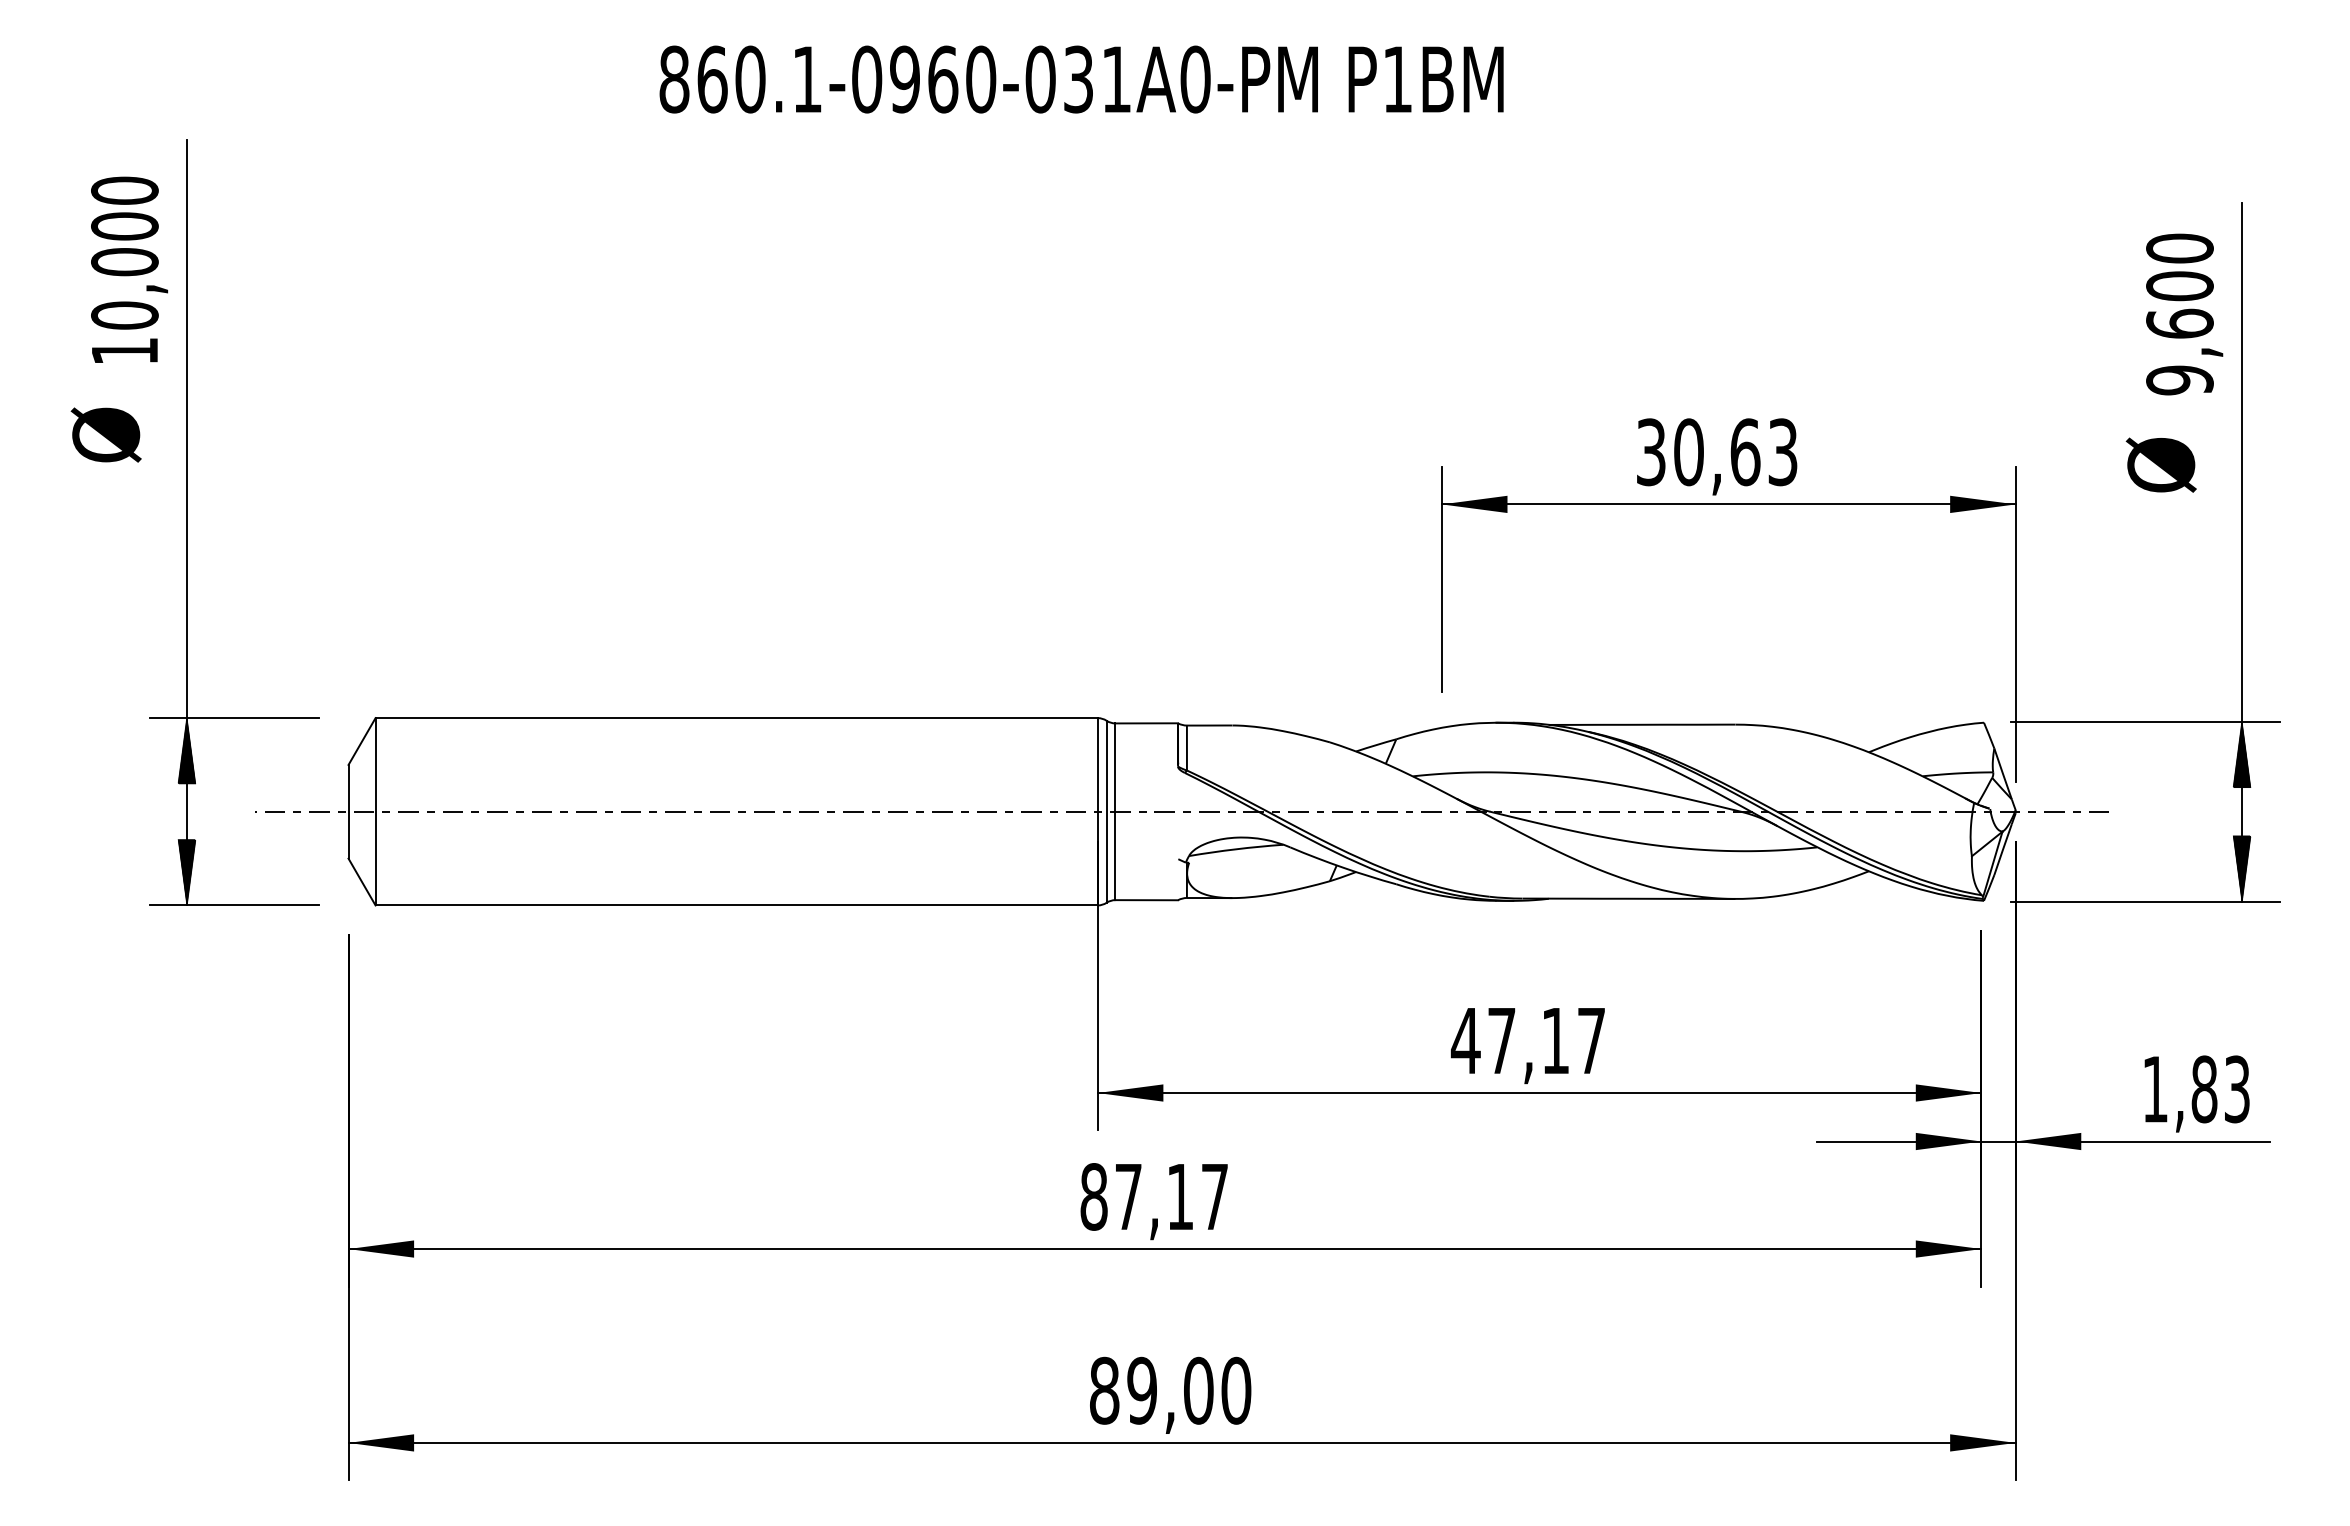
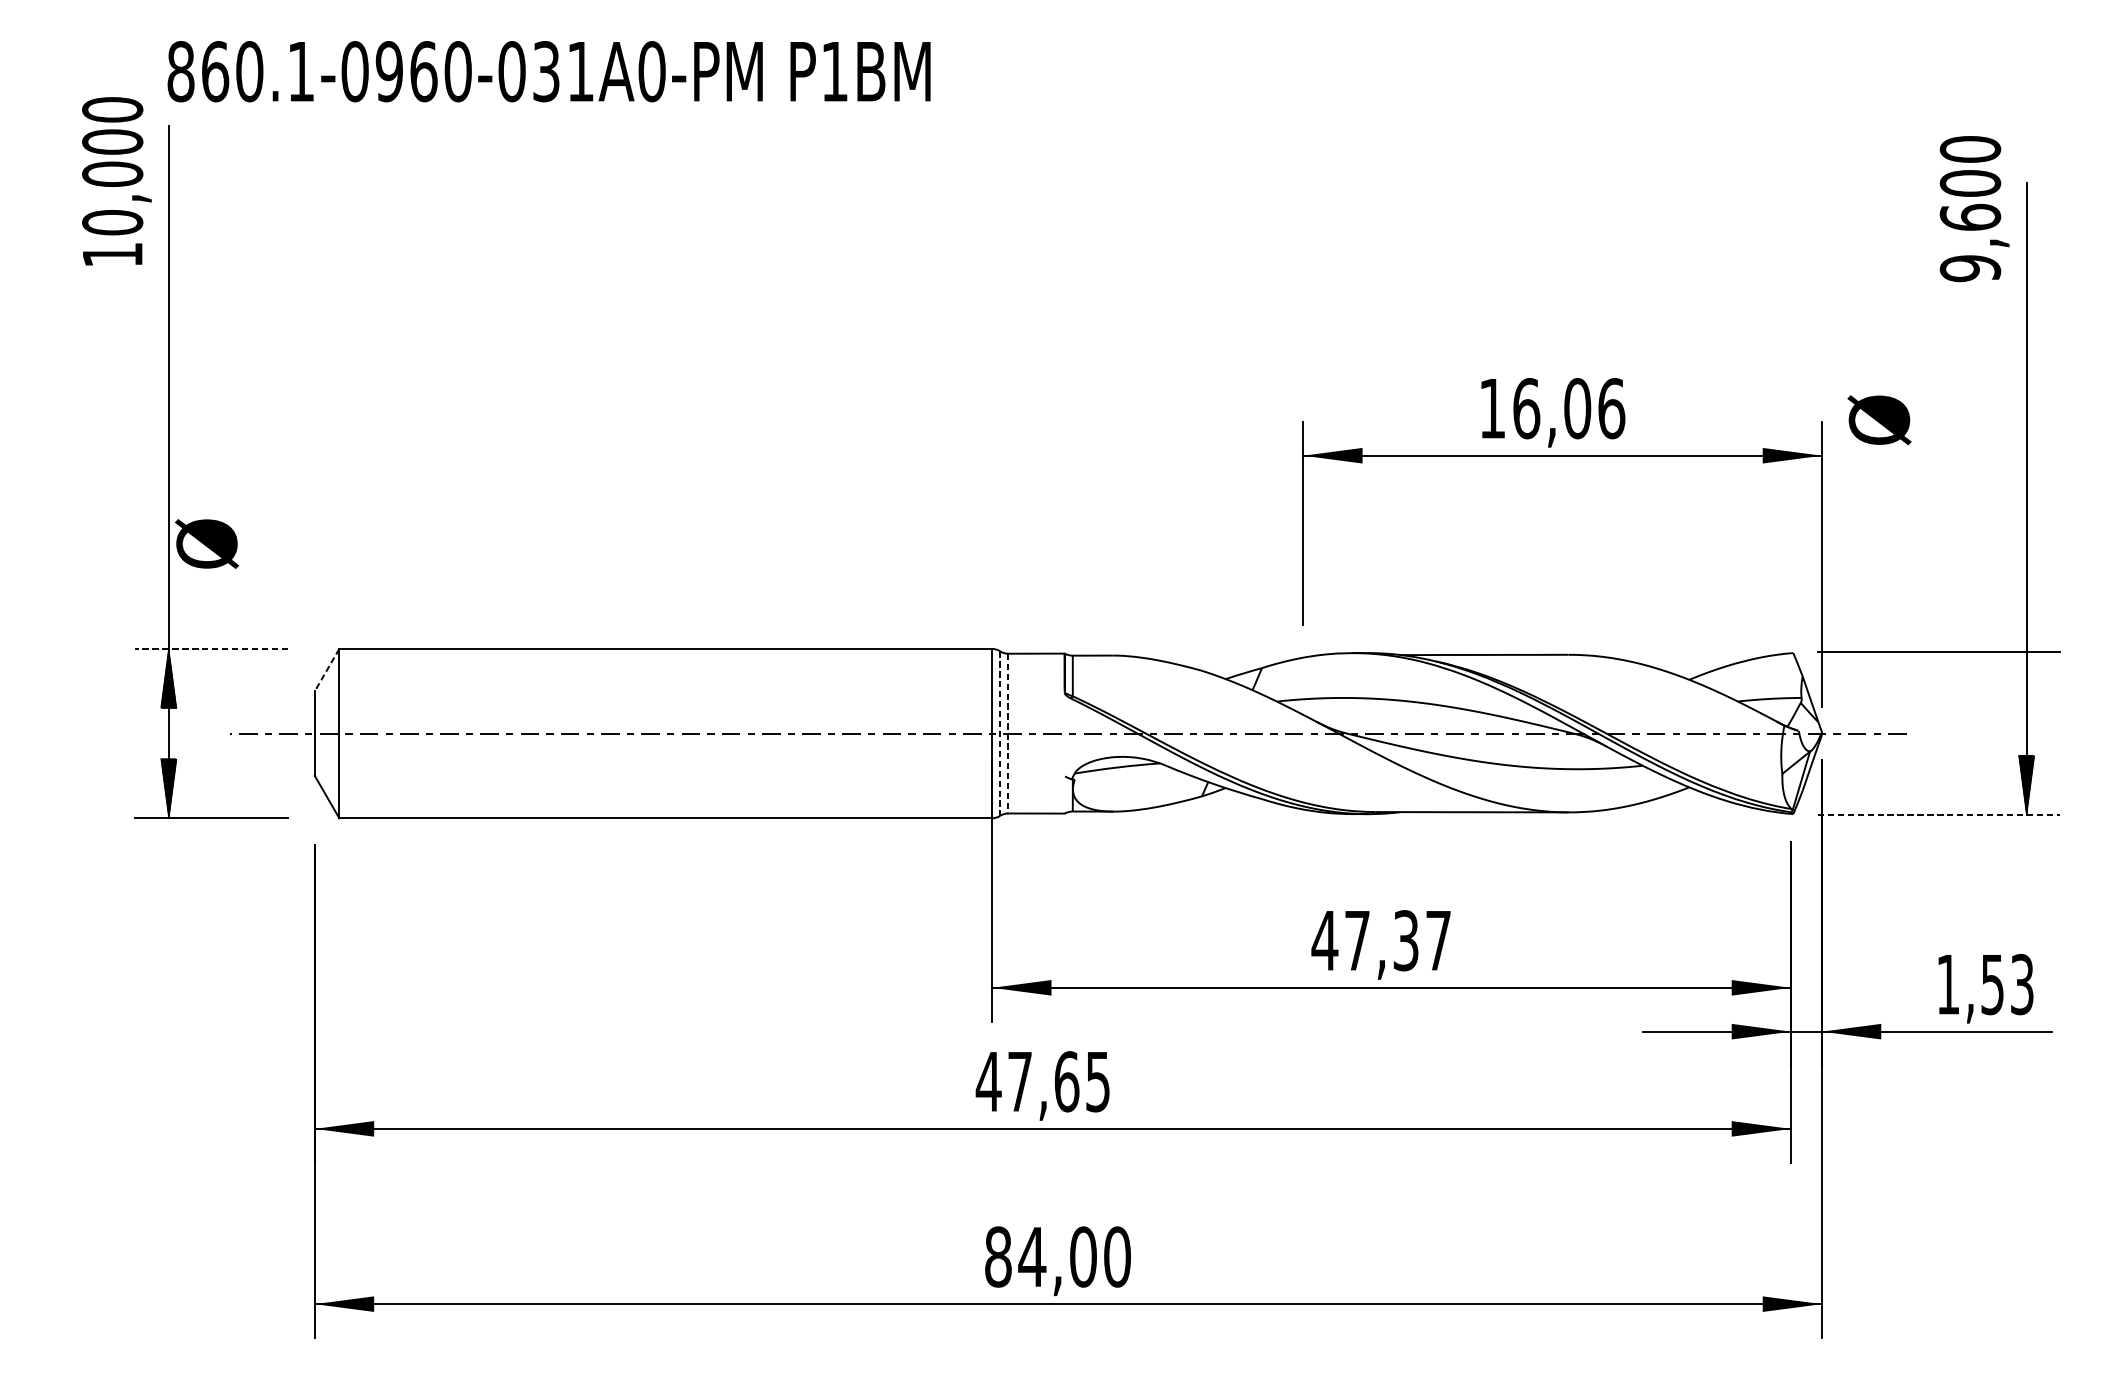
text: (1081, 79) -> (548, 71), moved
text: (129, 269) -> (116, 180), moved
text: (2184, 314) -> (1974, 209), moved
text: (105, 434) -> (206, 543), moved
text: (1717, 452) -> (1552, 408), 30,63 -> 16,06
text: (2160, 464) -> (1878, 419), moved
line: (234, 718) -> (211, 649), solid -> dashed
line: (361, 741) -> (326, 670), solid -> dashed
hatch: (2241, 754) -> (2026, 681), removed
line: (1106, 812) -> (1000, 734), solid -> dashed
line: (1115, 812) -> (1008, 734), solid -> dashed
line: (2145, 901) -> (1939, 814), solid -> dashed
text: (1555, 1040) -> (1405, 940), 47,17 -> 47,37
text: (2204, 1089) -> (1992, 984), 1,83 -> 1,53
text: (1153, 1196) -> (1042, 1081), 87,17 -> 47,65
text: (1141, 1390) -> (1031, 1256), 89,00 -> 84,00

